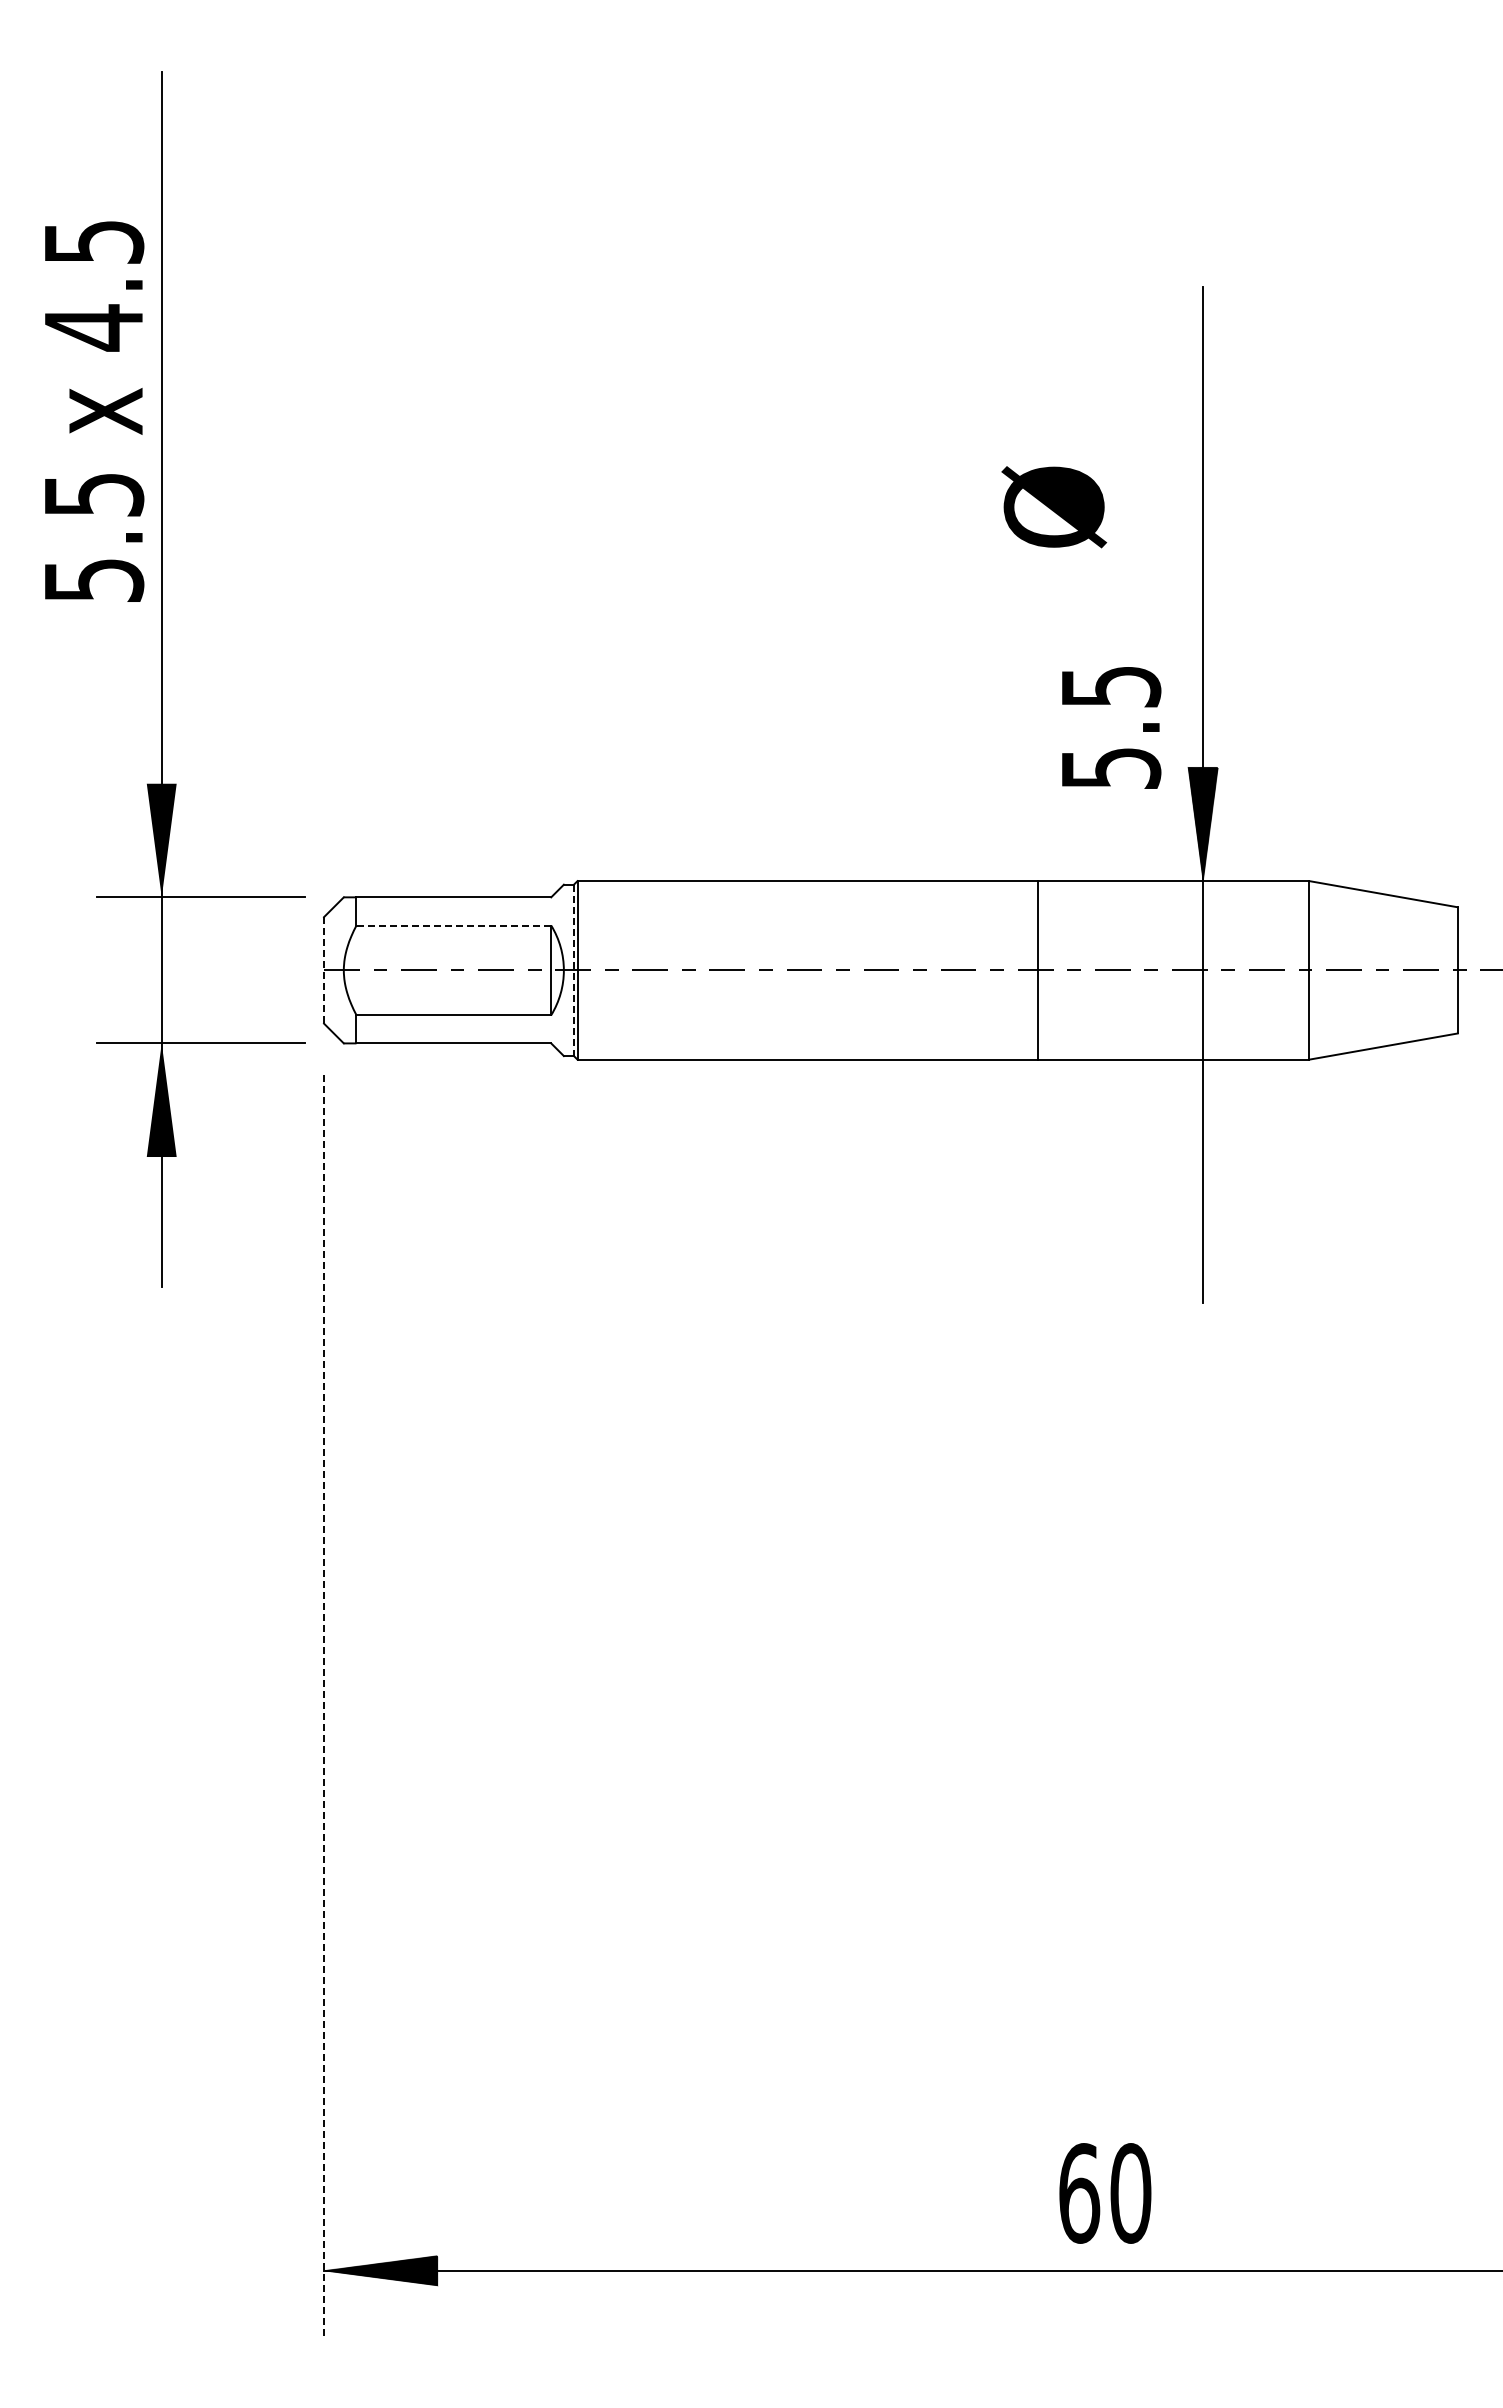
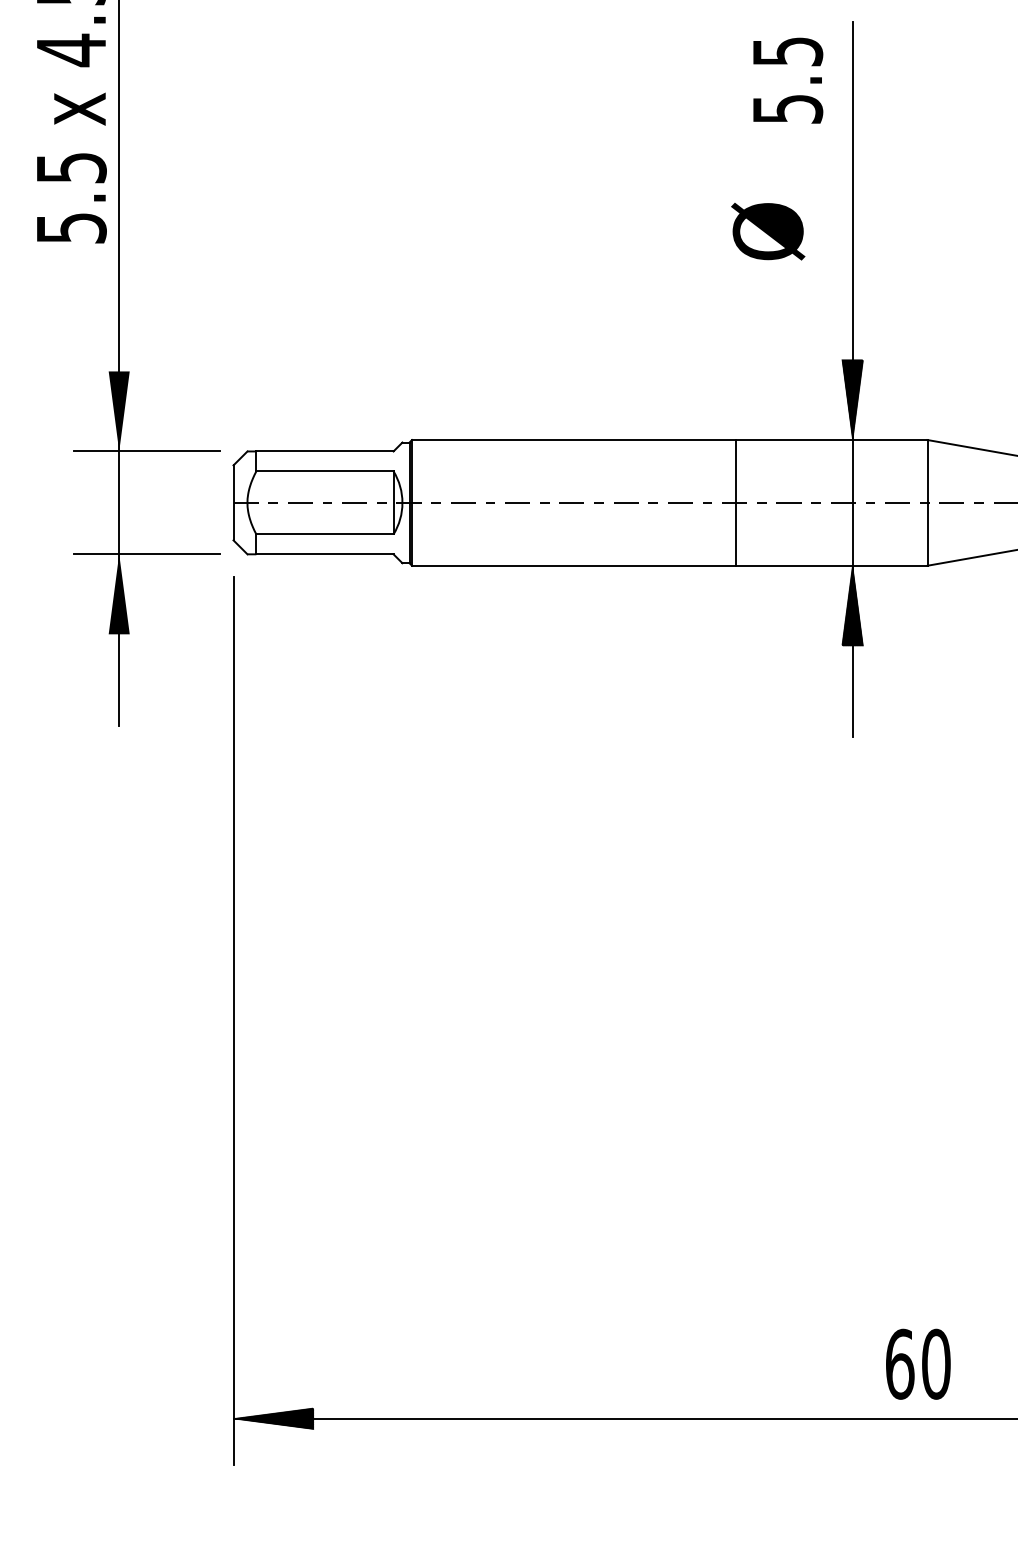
text: (1054, 507) -> (768, 231), moved
text: (1111, 727) -> (788, 80), moved
line: (453, 925) -> (324, 471), dashed -> solid
line: (324, 970) -> (233, 502), dashed -> solid
line: (573, 970) -> (409, 502), dashed -> solid
hatch: (1203, 1116) -> (852, 605), added
line: (324, 1705) -> (233, 1020), dashed -> solid
text: (1105, 2193) -> (918, 1364), moved

